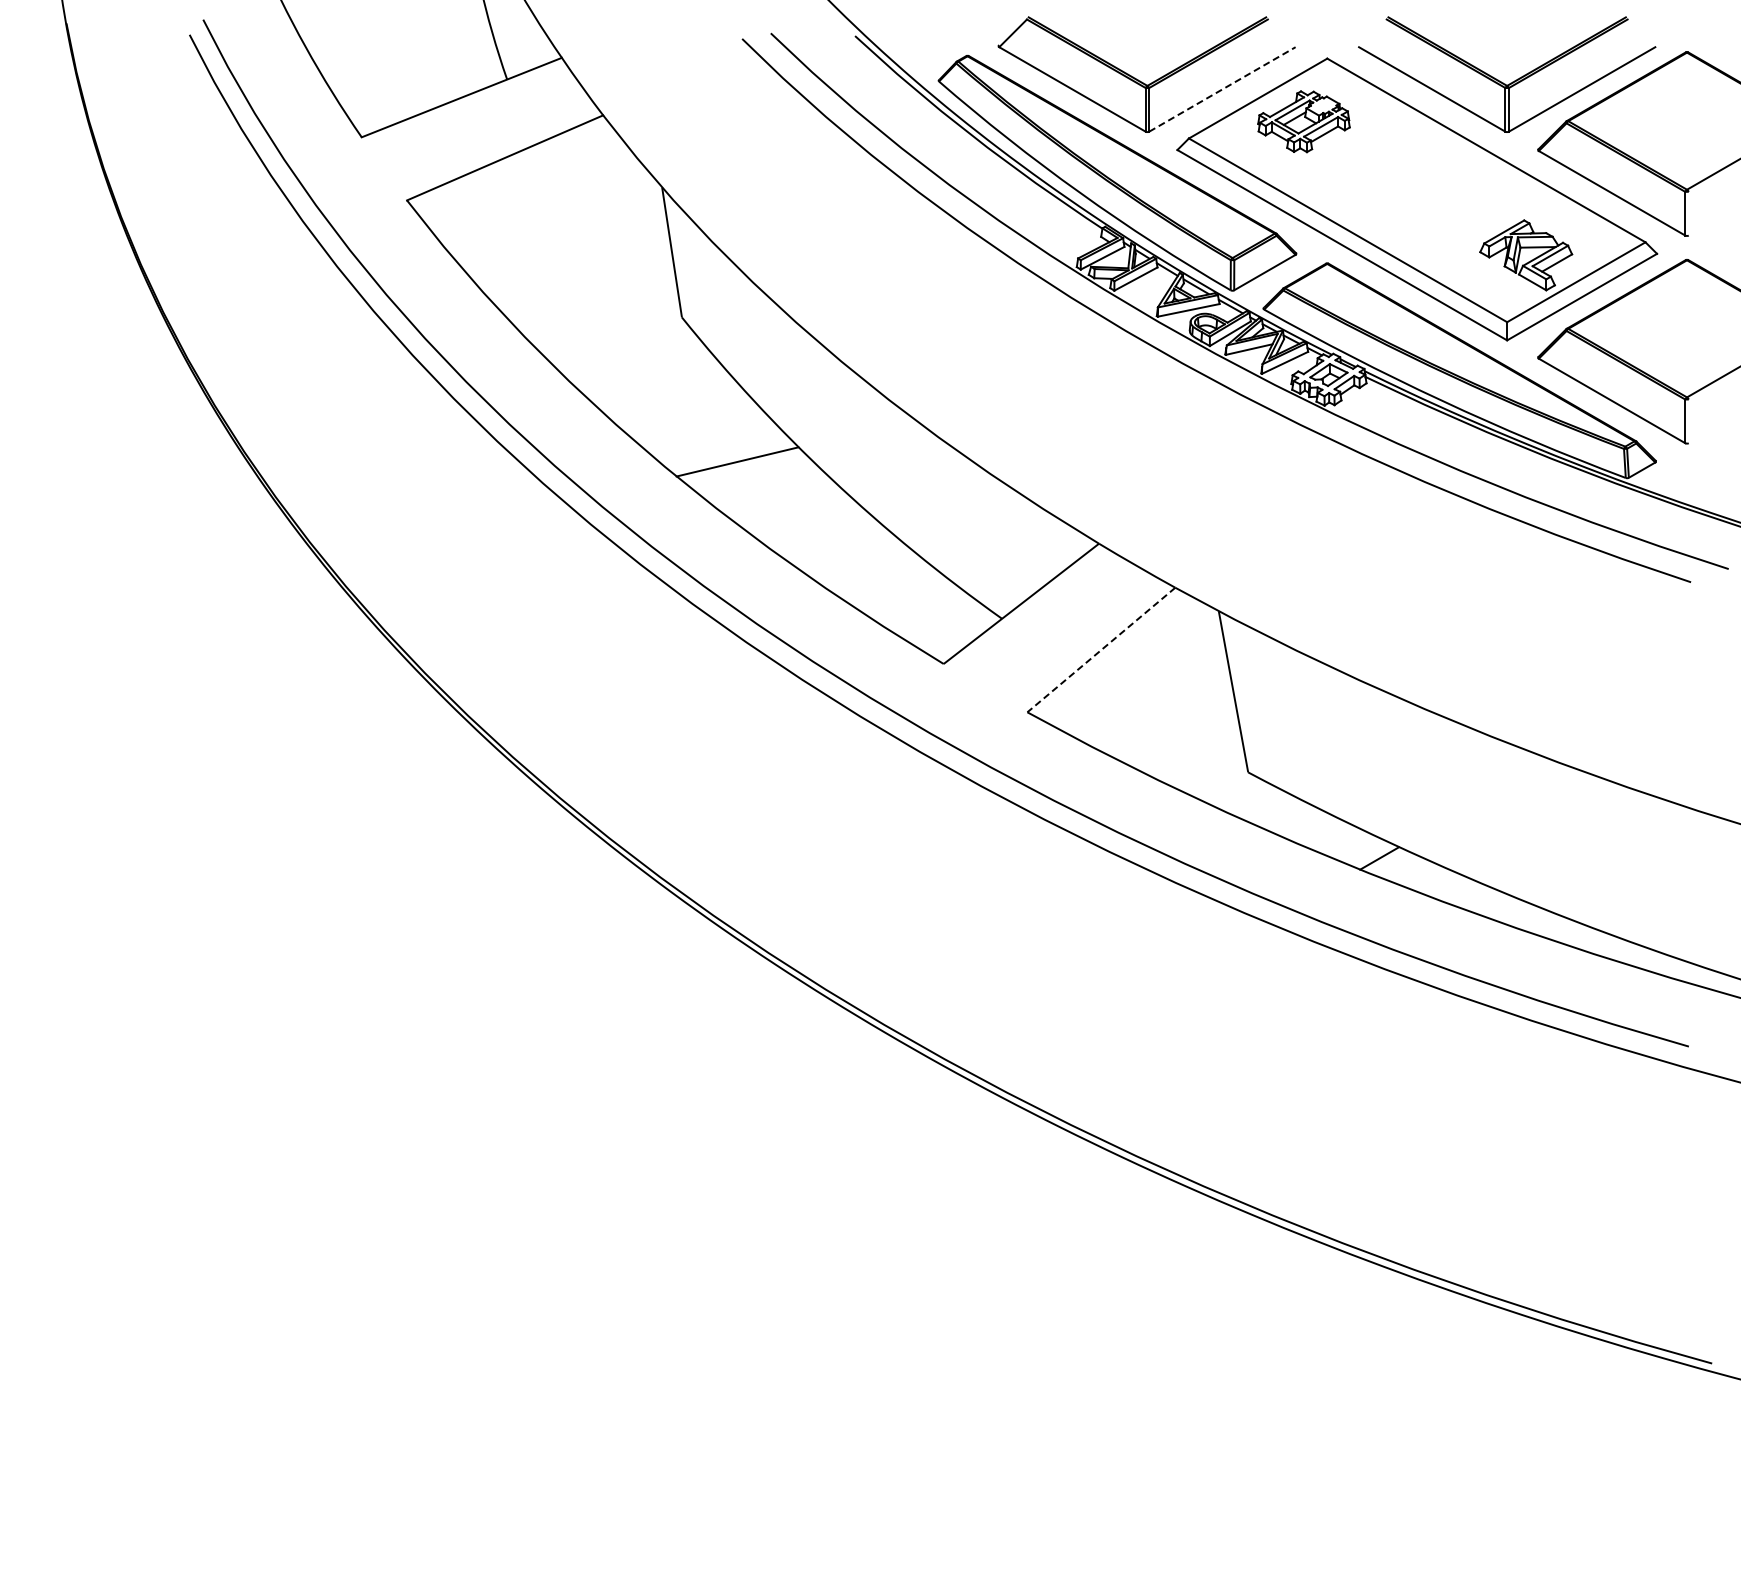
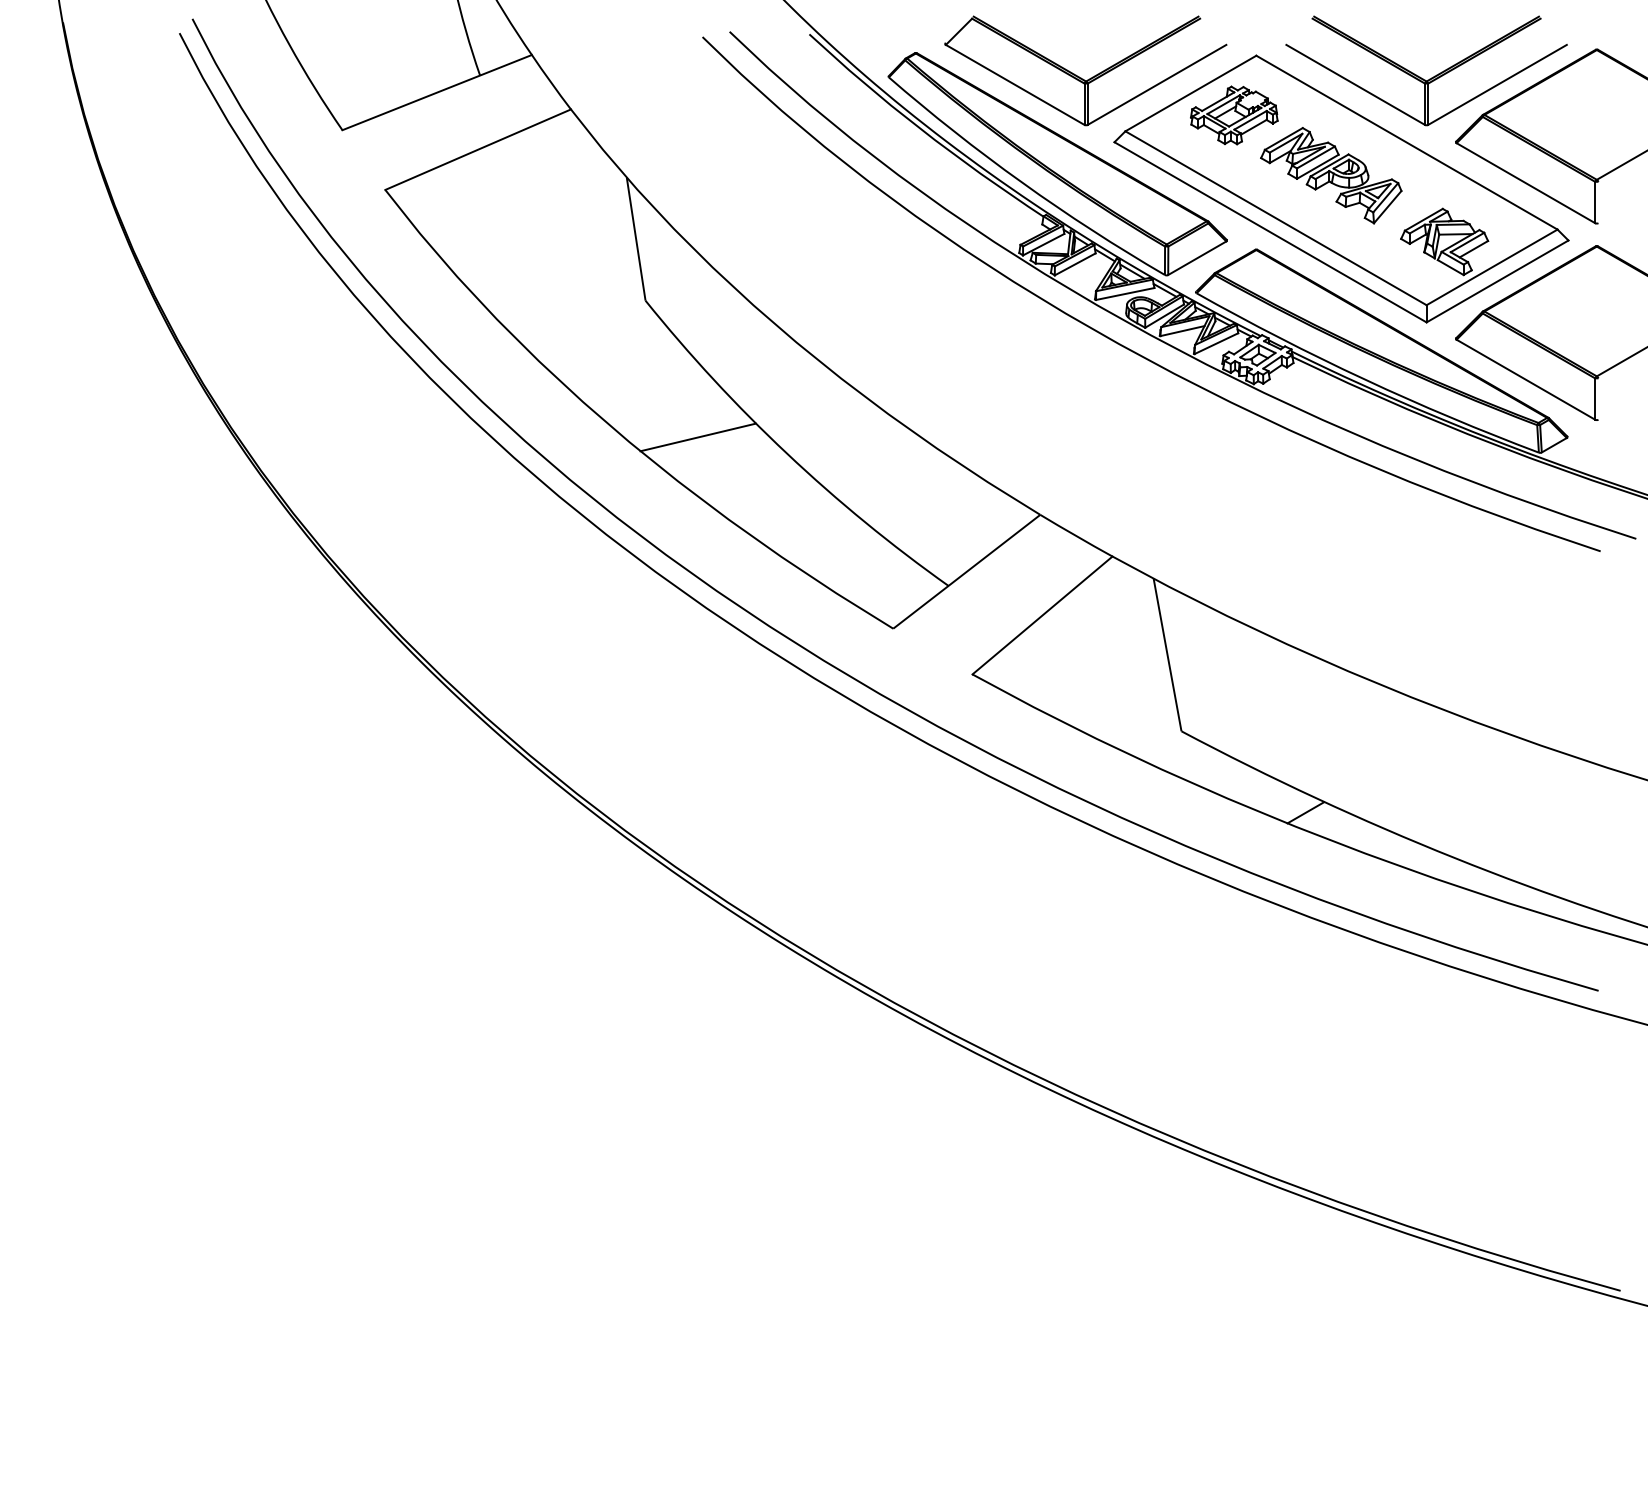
line: (1222, 89) -> (1157, 84), dashed -> solid
part: (1406, 184) -> (1331, 174), added
line: (1101, 650) -> (1042, 615), dashed -> solid

